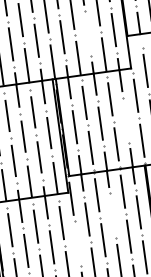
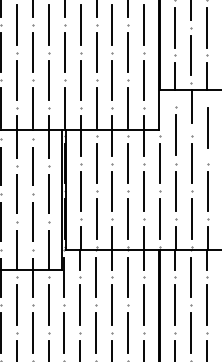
line: (88, 33) -> (112, 80), added
line: (126, 120) -> (144, 191), added
line: (113, 216) -> (112, 305), added
line: (77, 243) -> (64, 332), added

